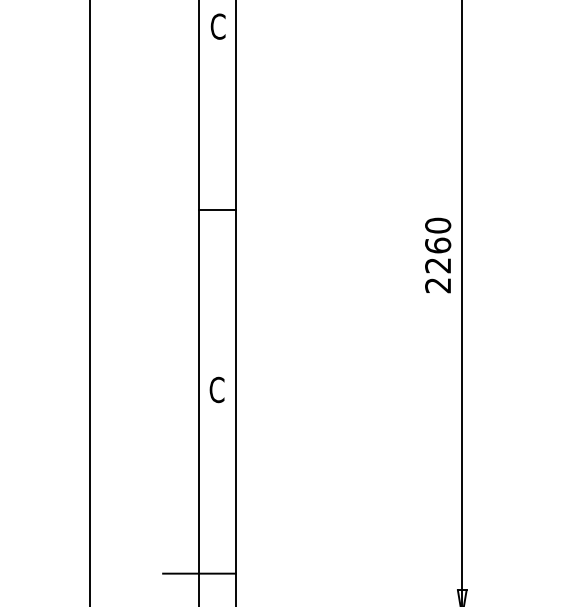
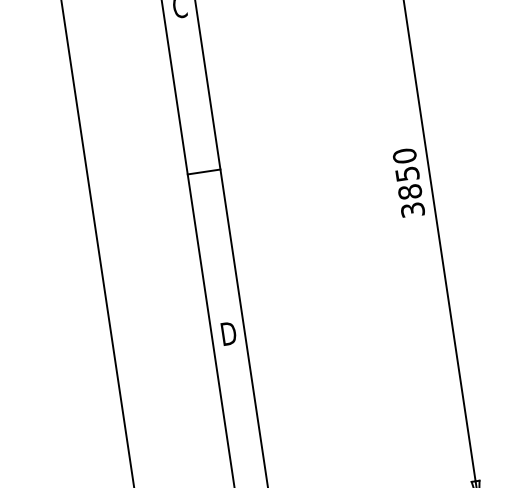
text: (438, 265) -> (410, 191), 2260 -> 3850
text: (217, 389) -> (228, 333), C -> D

